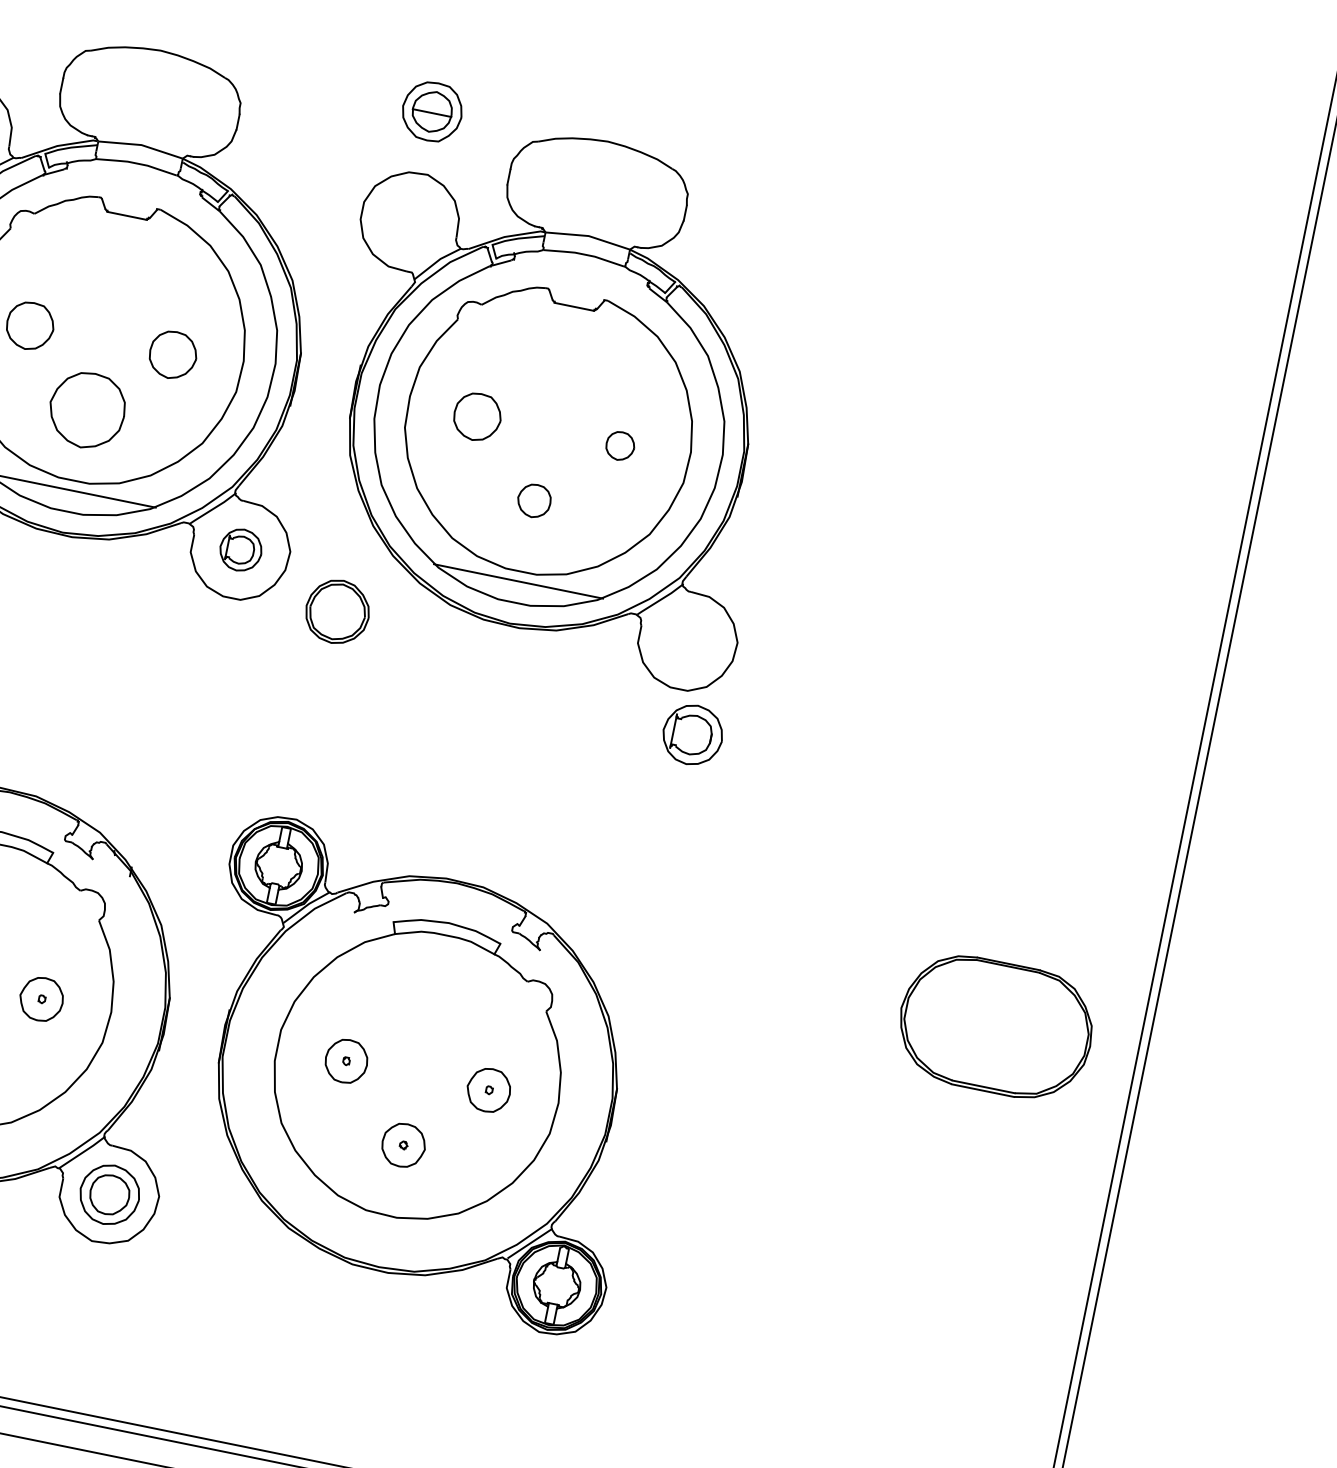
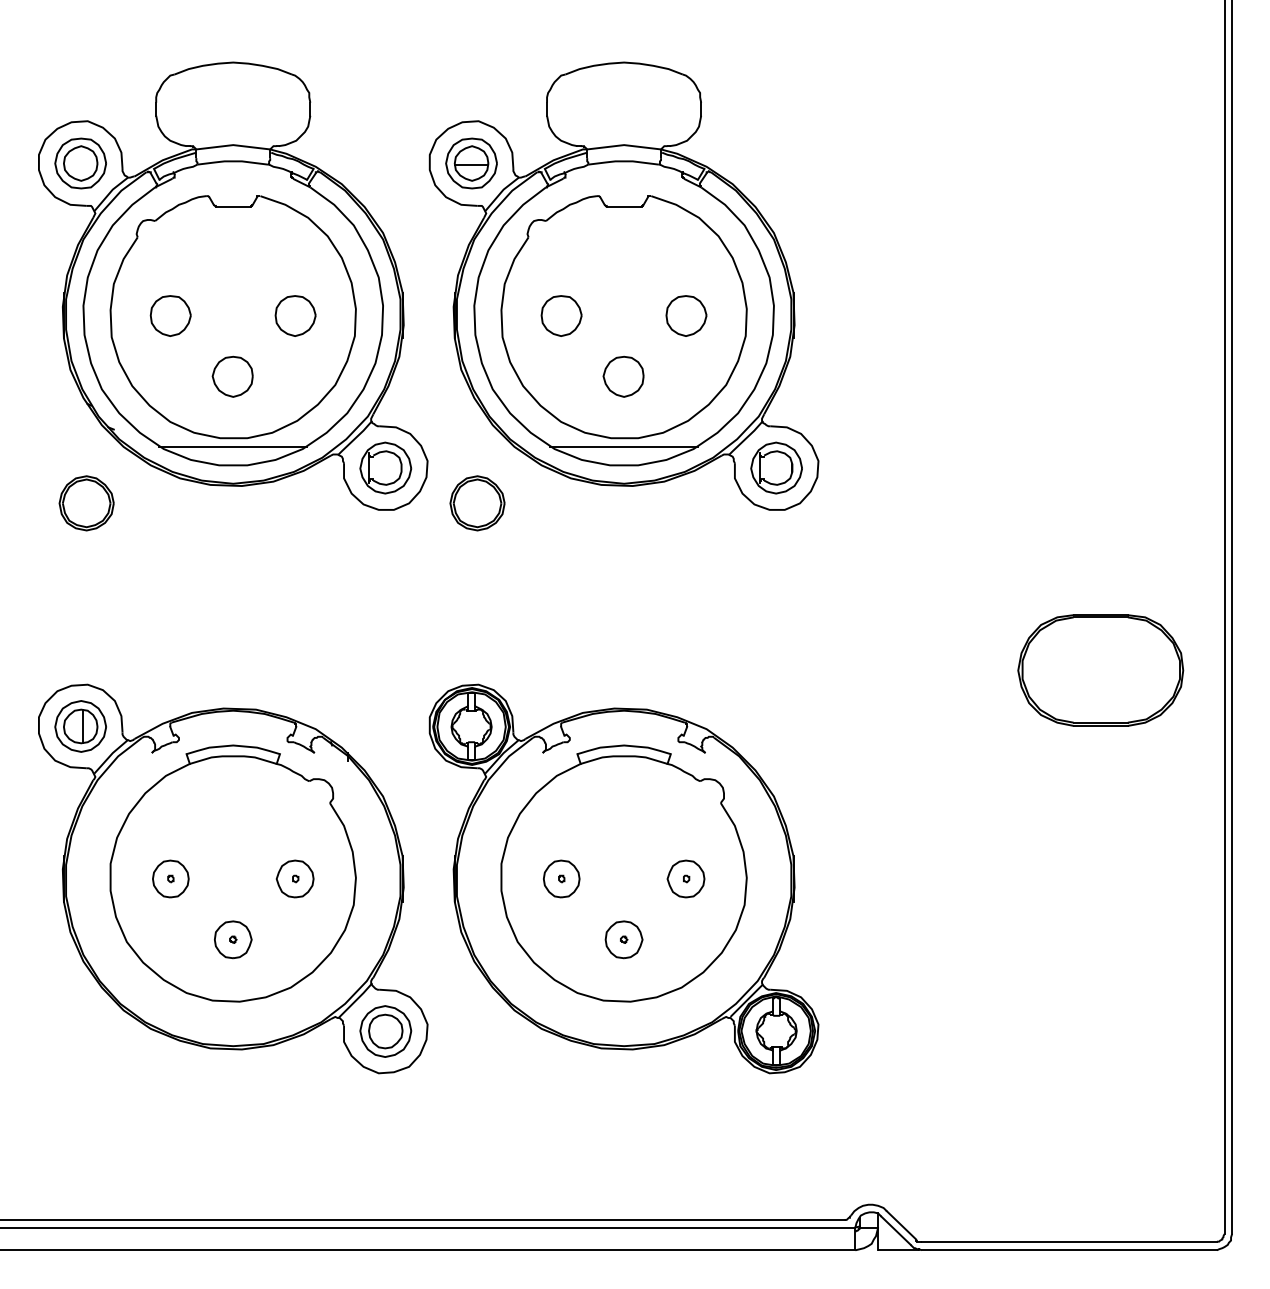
part: (432, 111) -> (471, 163), moved
part: (86, 409) -> (232, 376), size x0.62
part: (620, 445) -> (686, 315), size x1.67
part: (534, 500) -> (623, 376), size x1.43
part: (240, 549) -> (385, 467), size x1.43
part: (692, 734) -> (776, 467), moved
part: (995, 1027) -> (1100, 670), moved

